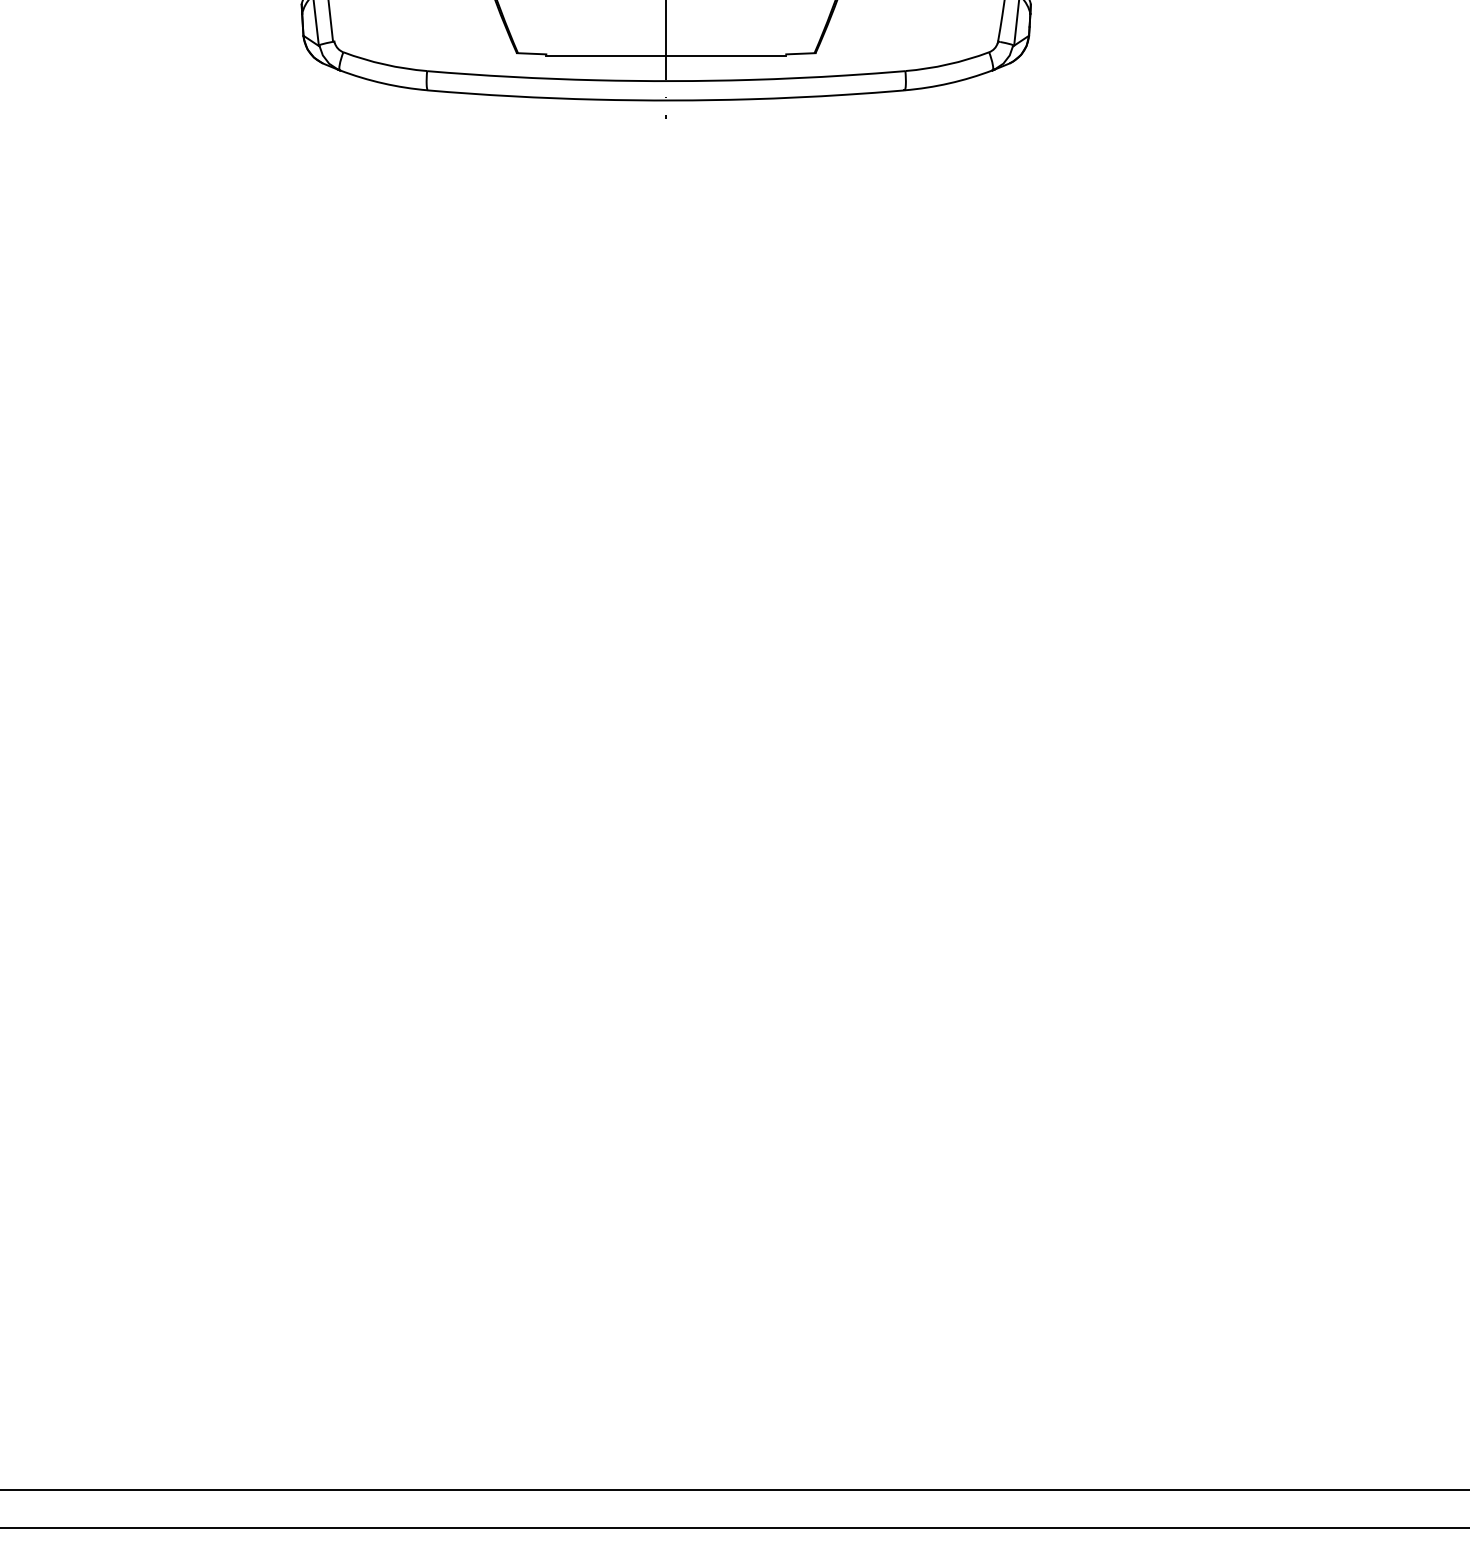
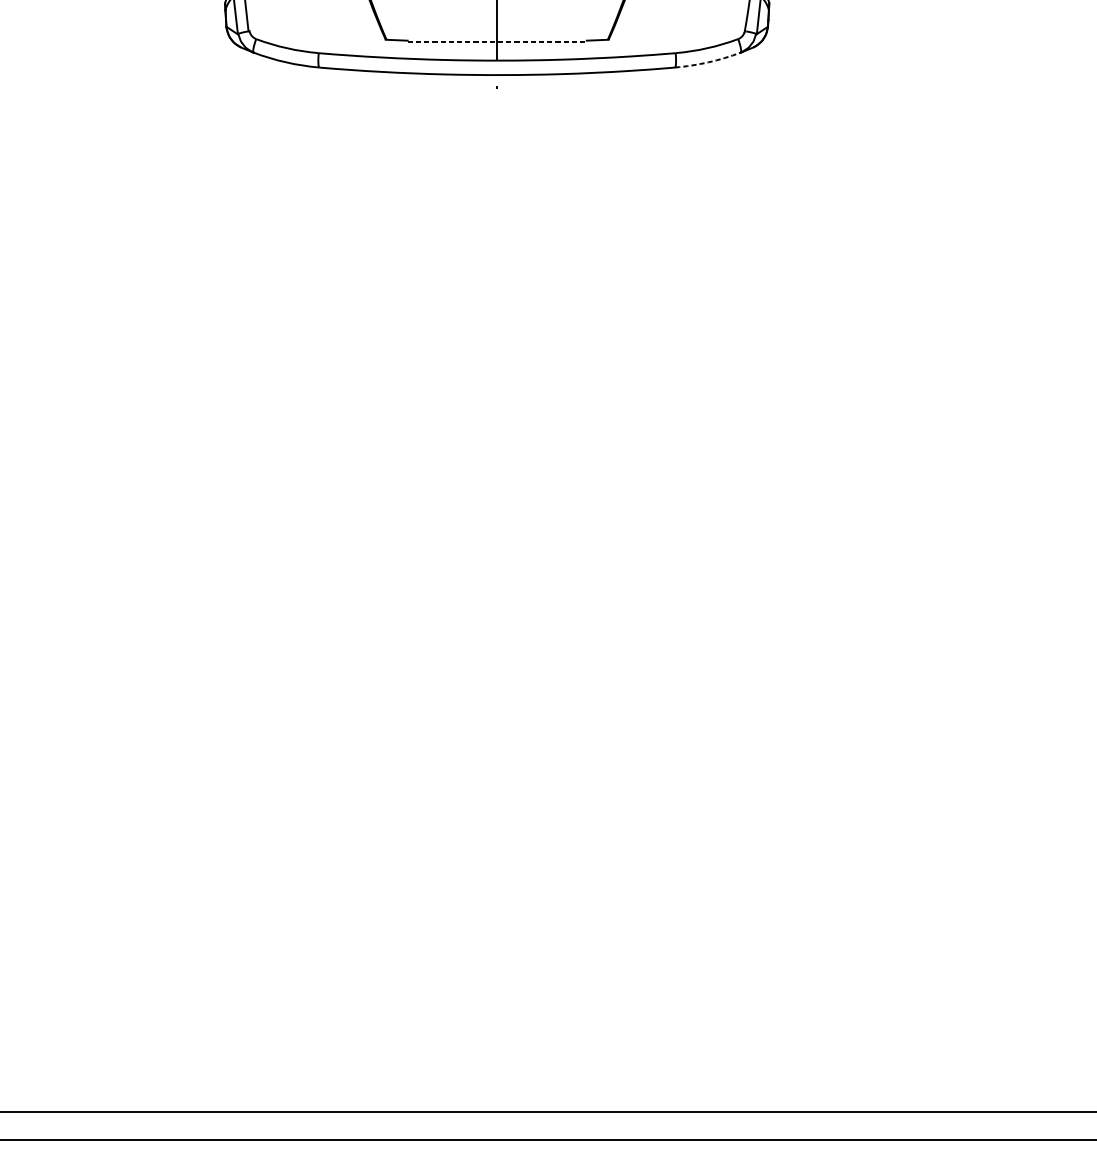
line: (666, 55) -> (497, 41), solid -> dashed
arc: (949, 83) -> (708, 62), solid -> dashed

